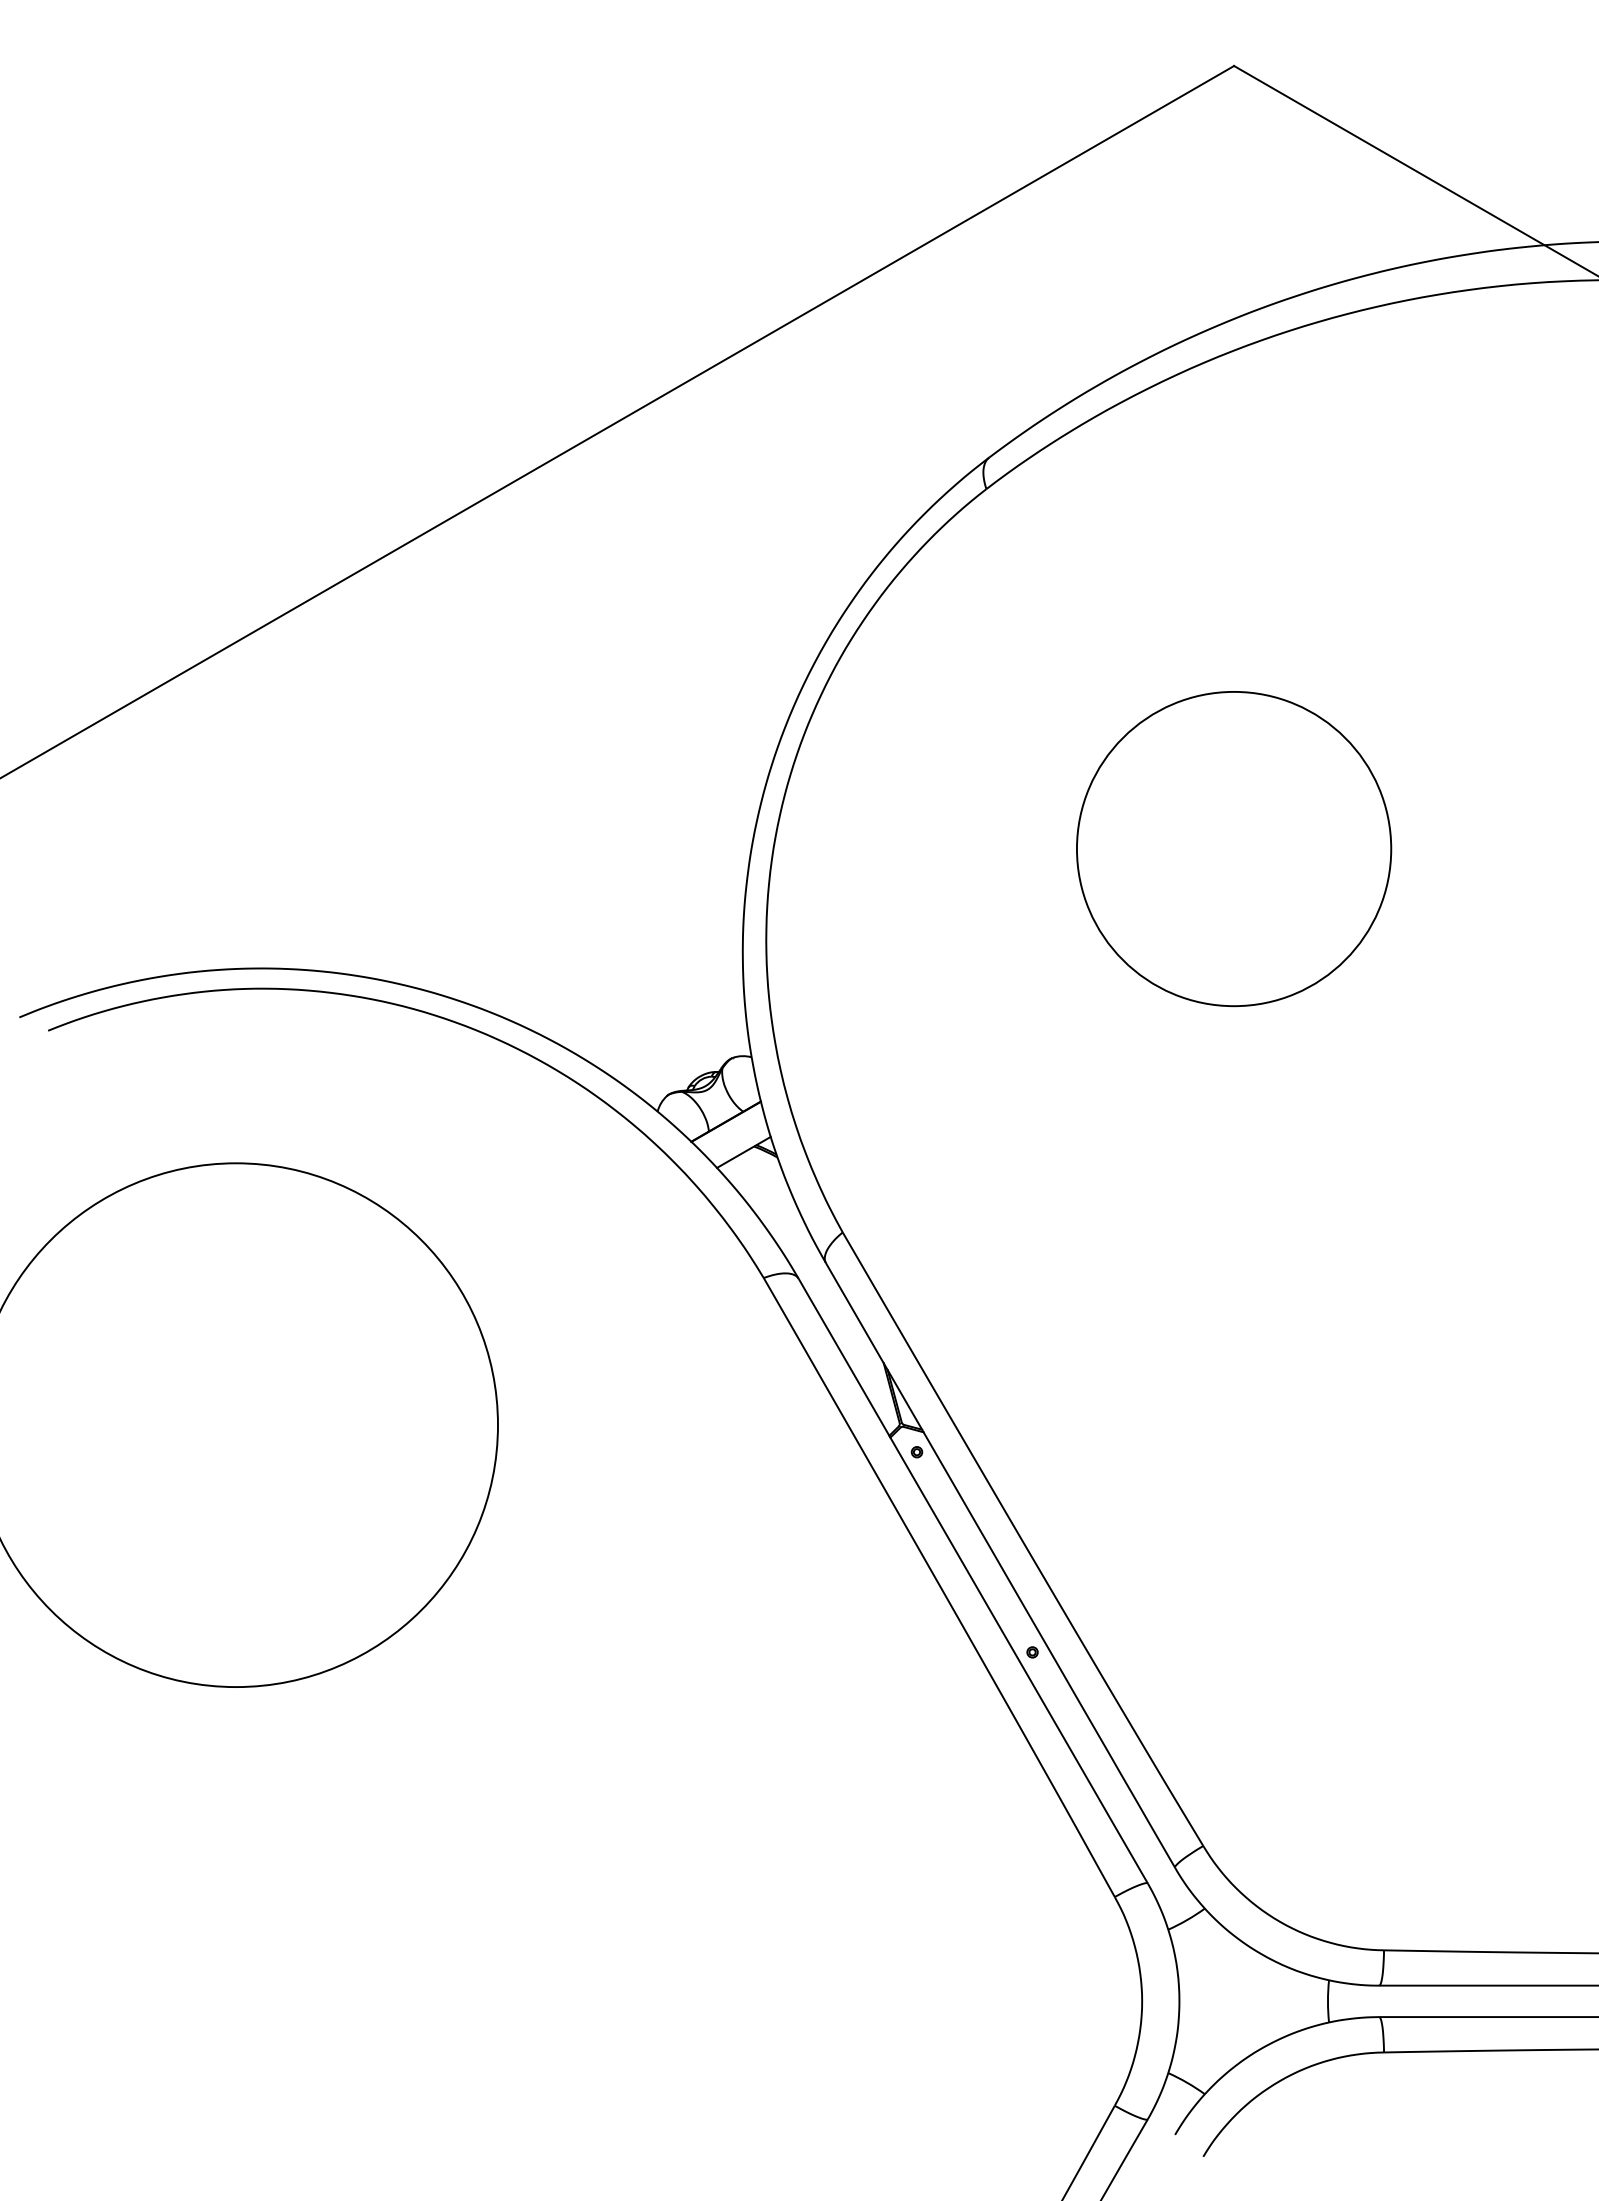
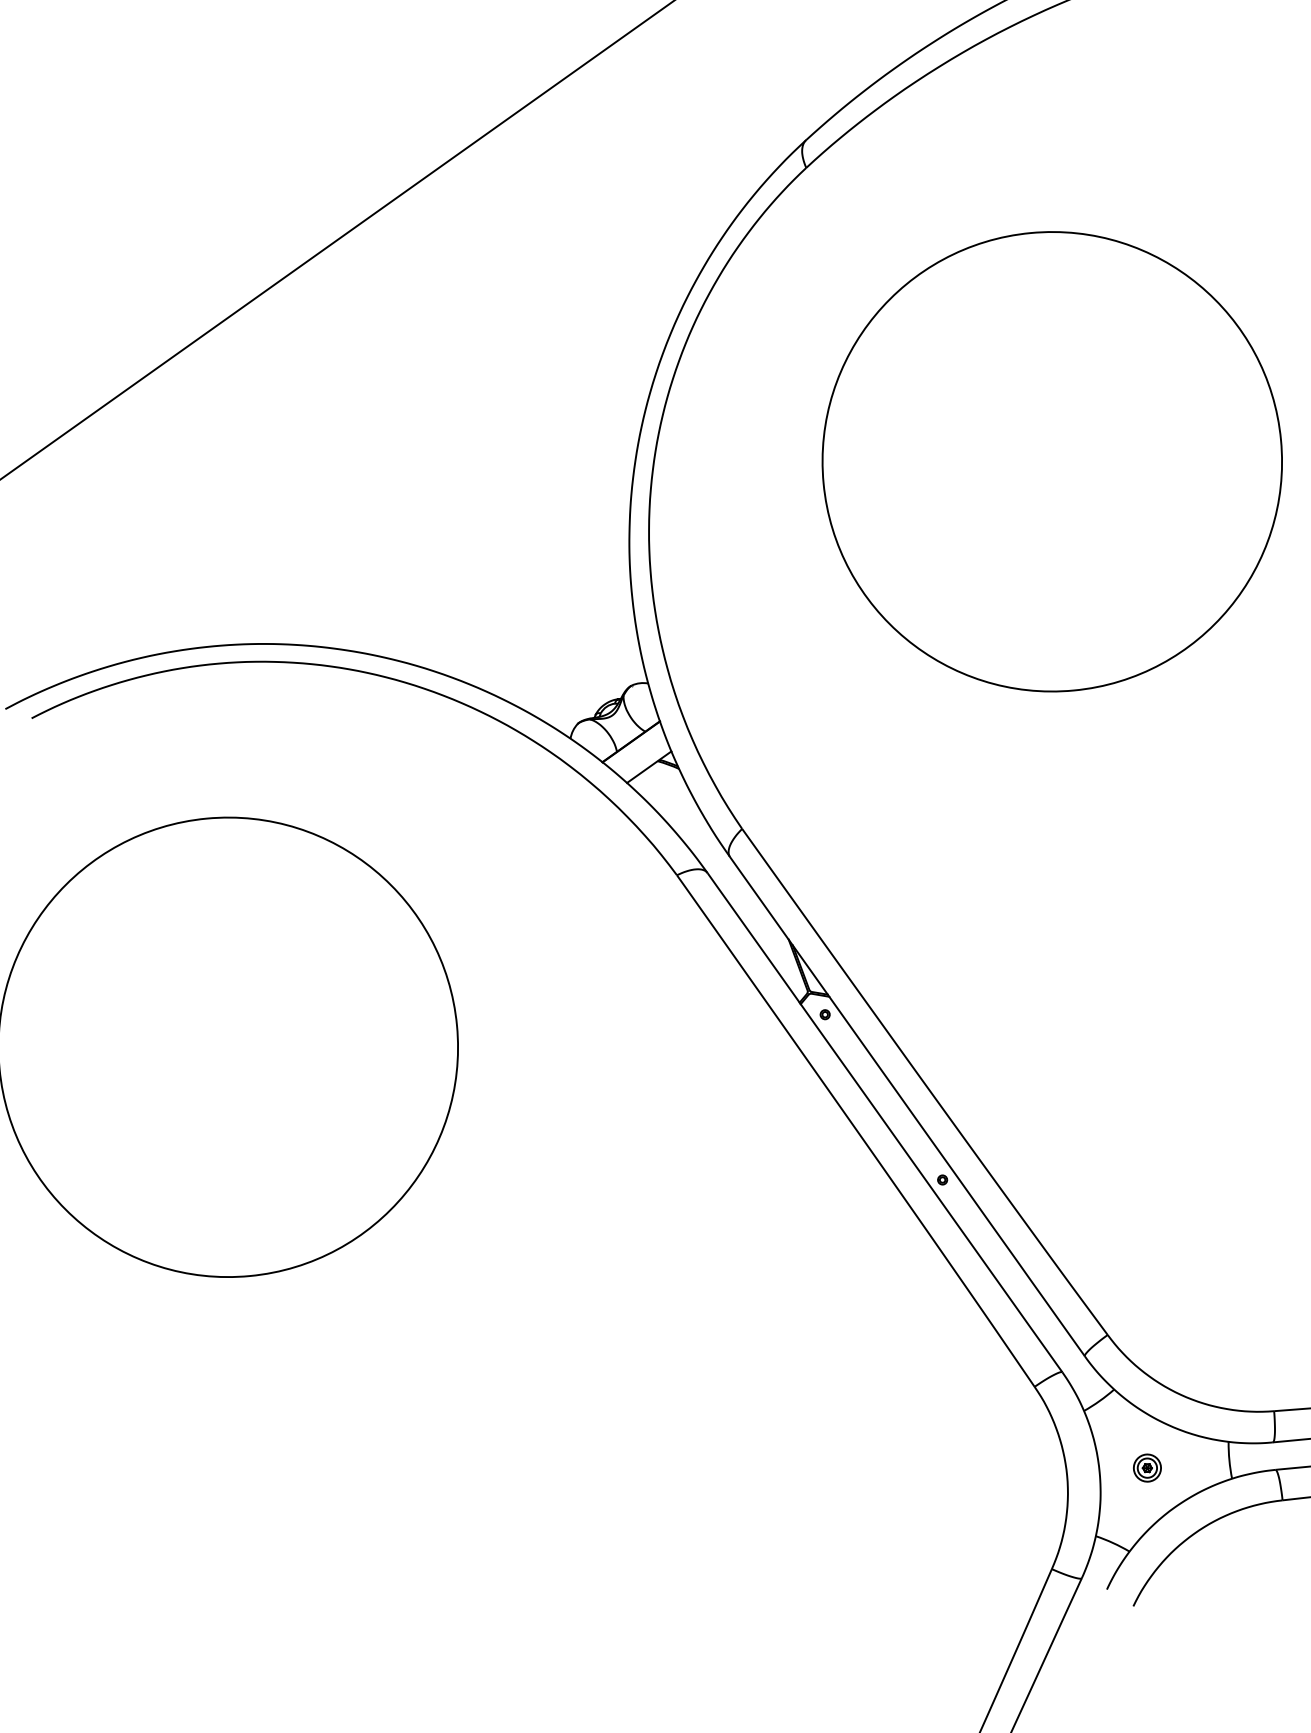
circle: (1233, 848) -> (1051, 461), size x1.67
part: (1233, 2001) -> (1146, 1468), added

